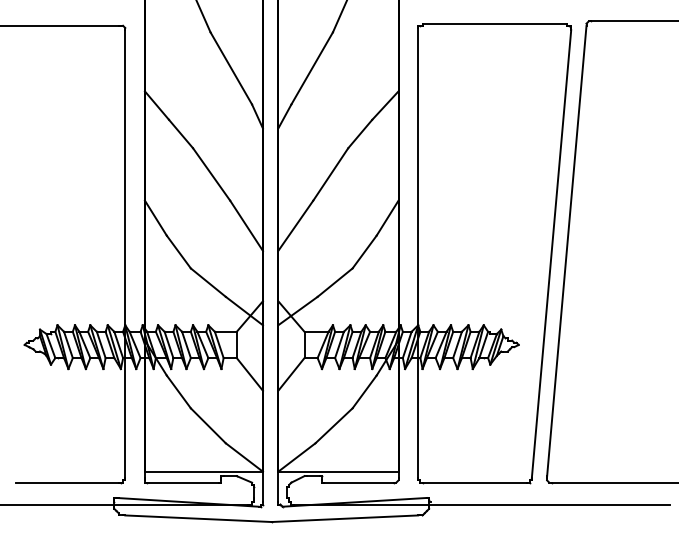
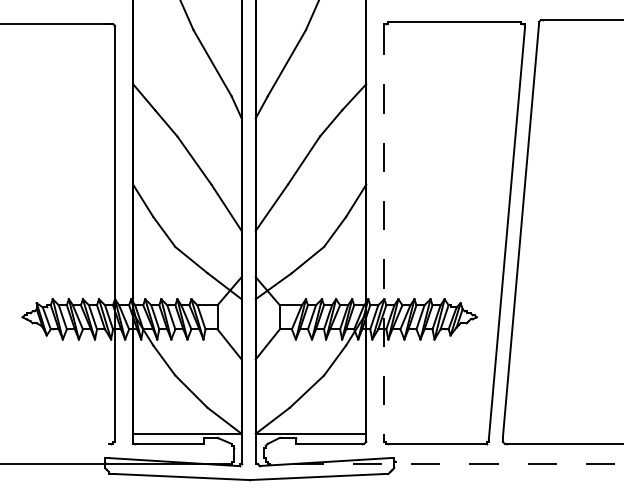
line: (418, 253) -> (384, 233), solid -> dashed
line: (66, 482) -> (61, 443), removed
line: (481, 504) -> (442, 463), solid -> dashed

